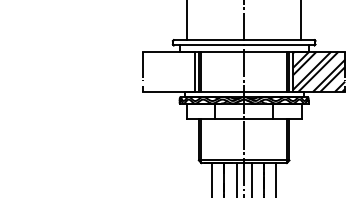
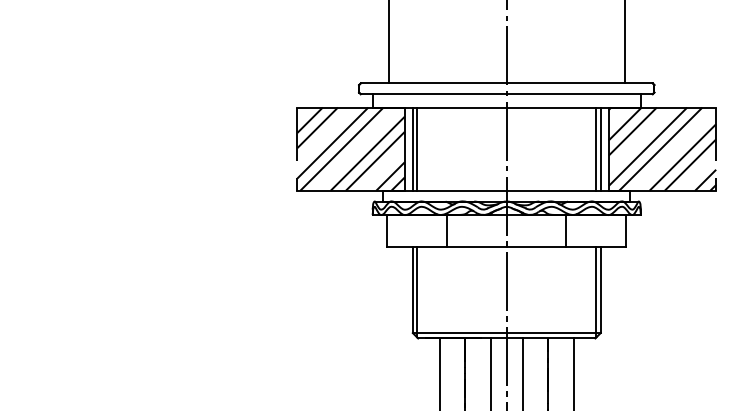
hatch: (169, 71) -> (351, 148), added

